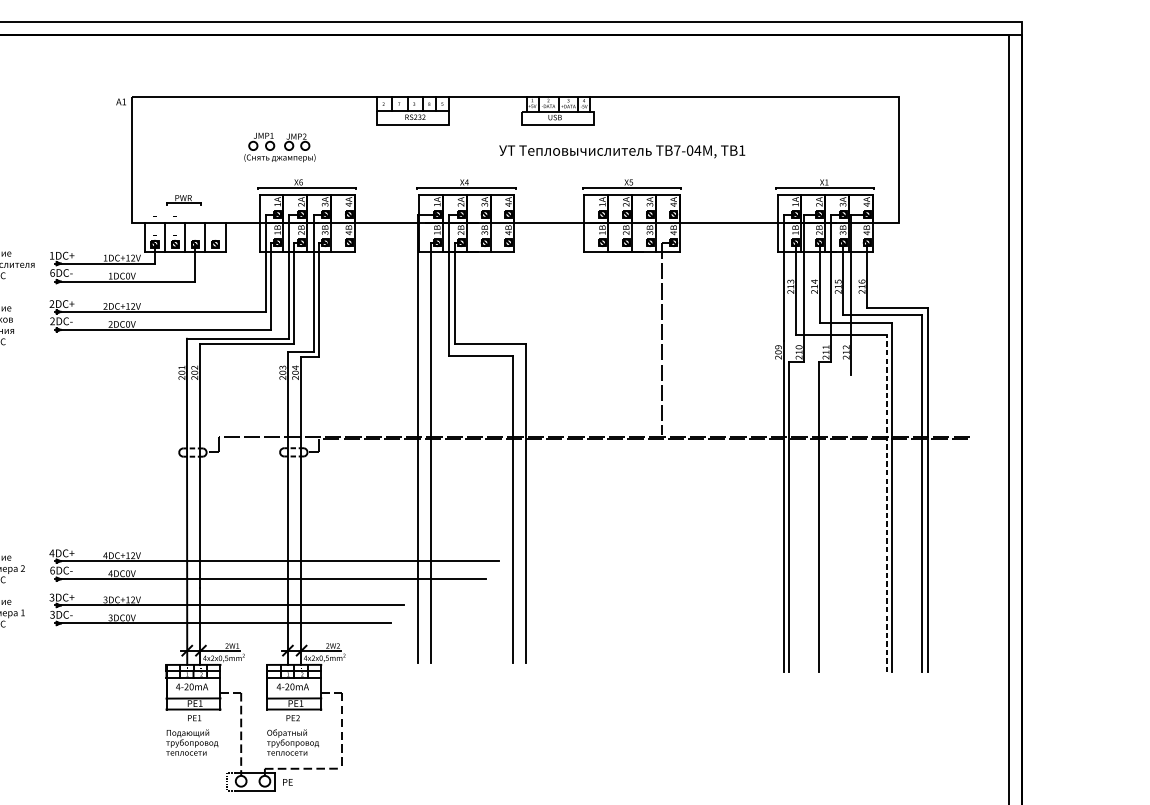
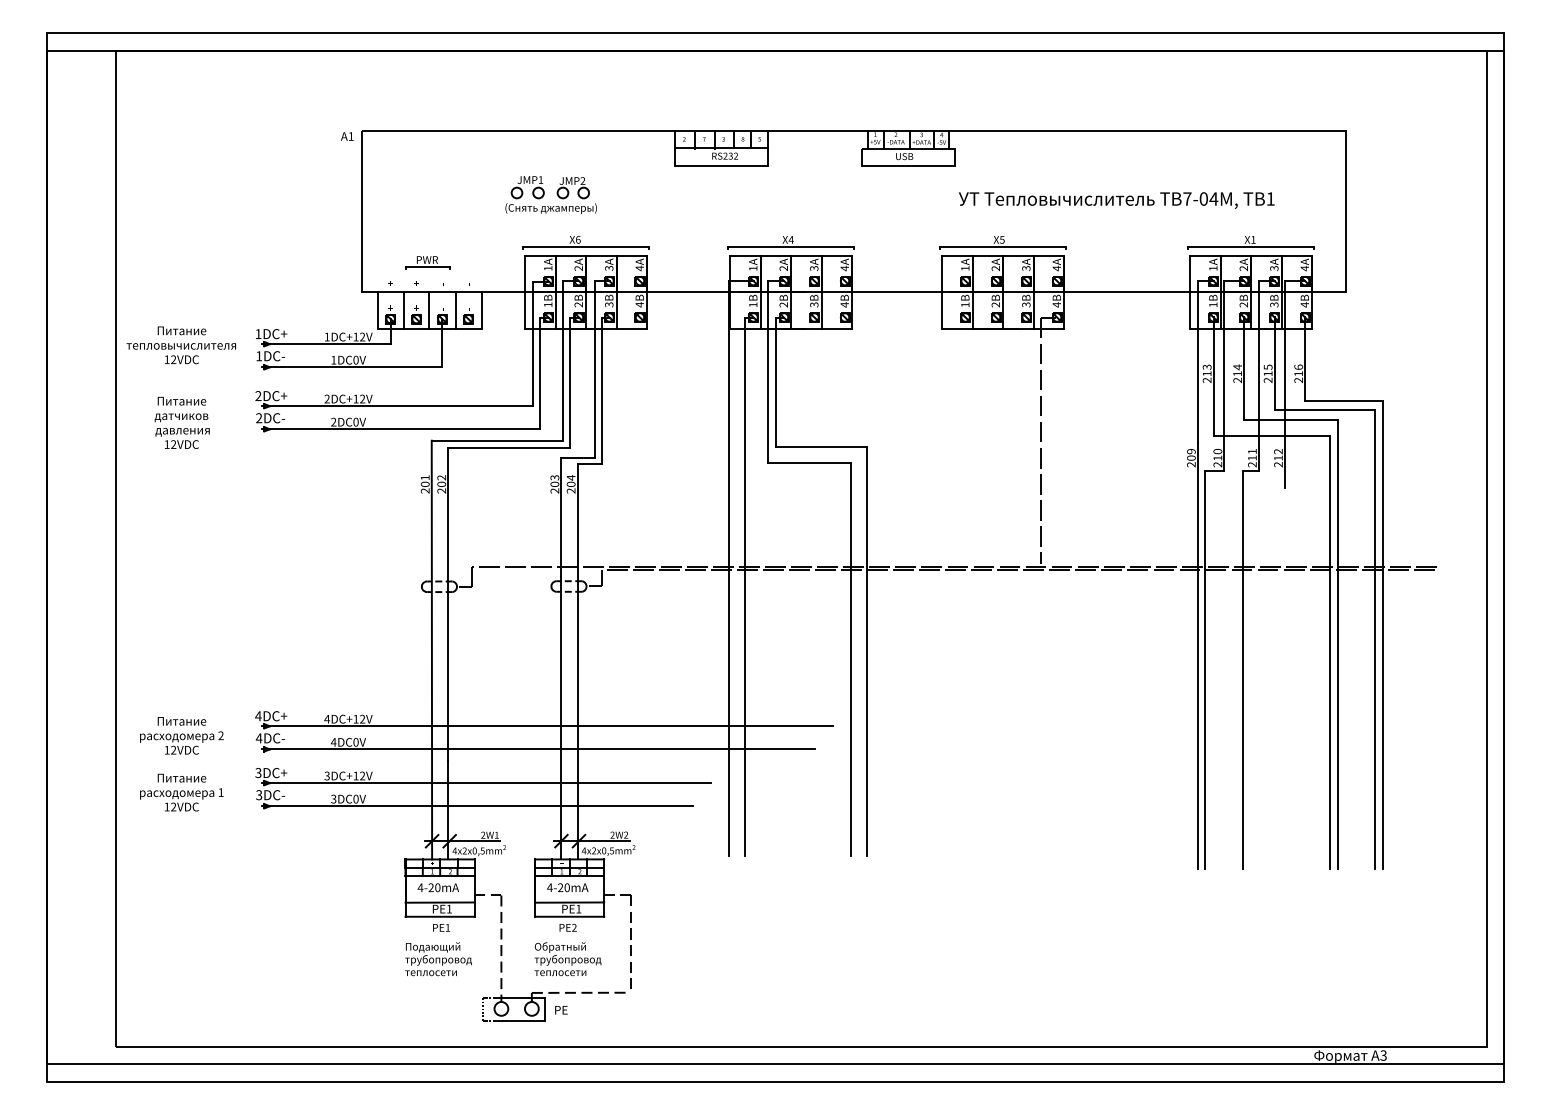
text: (622, 151) -> (1116, 200), moved
text: (52, 273) -> (259, 356), 6DC- -> 1DC-
line: (886, 503) -> (1330, 652), dashed -> solid
text: (52, 570) -> (258, 738), 6DC- -> 4DC-

